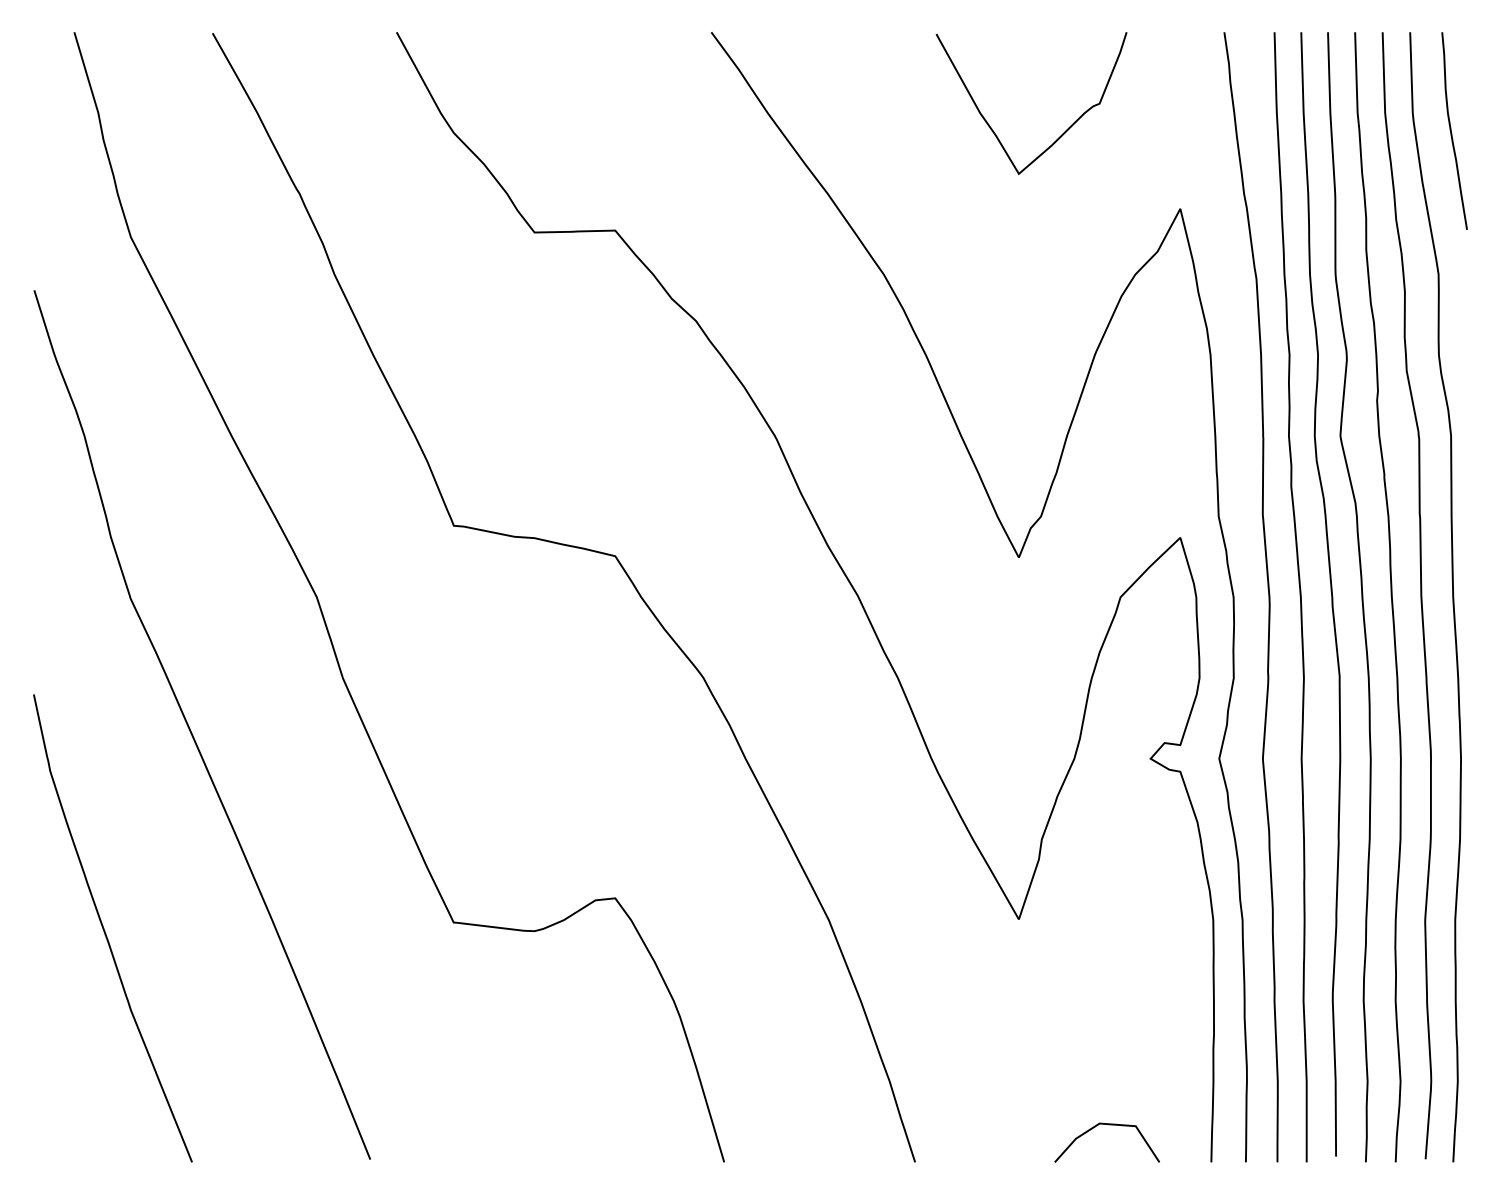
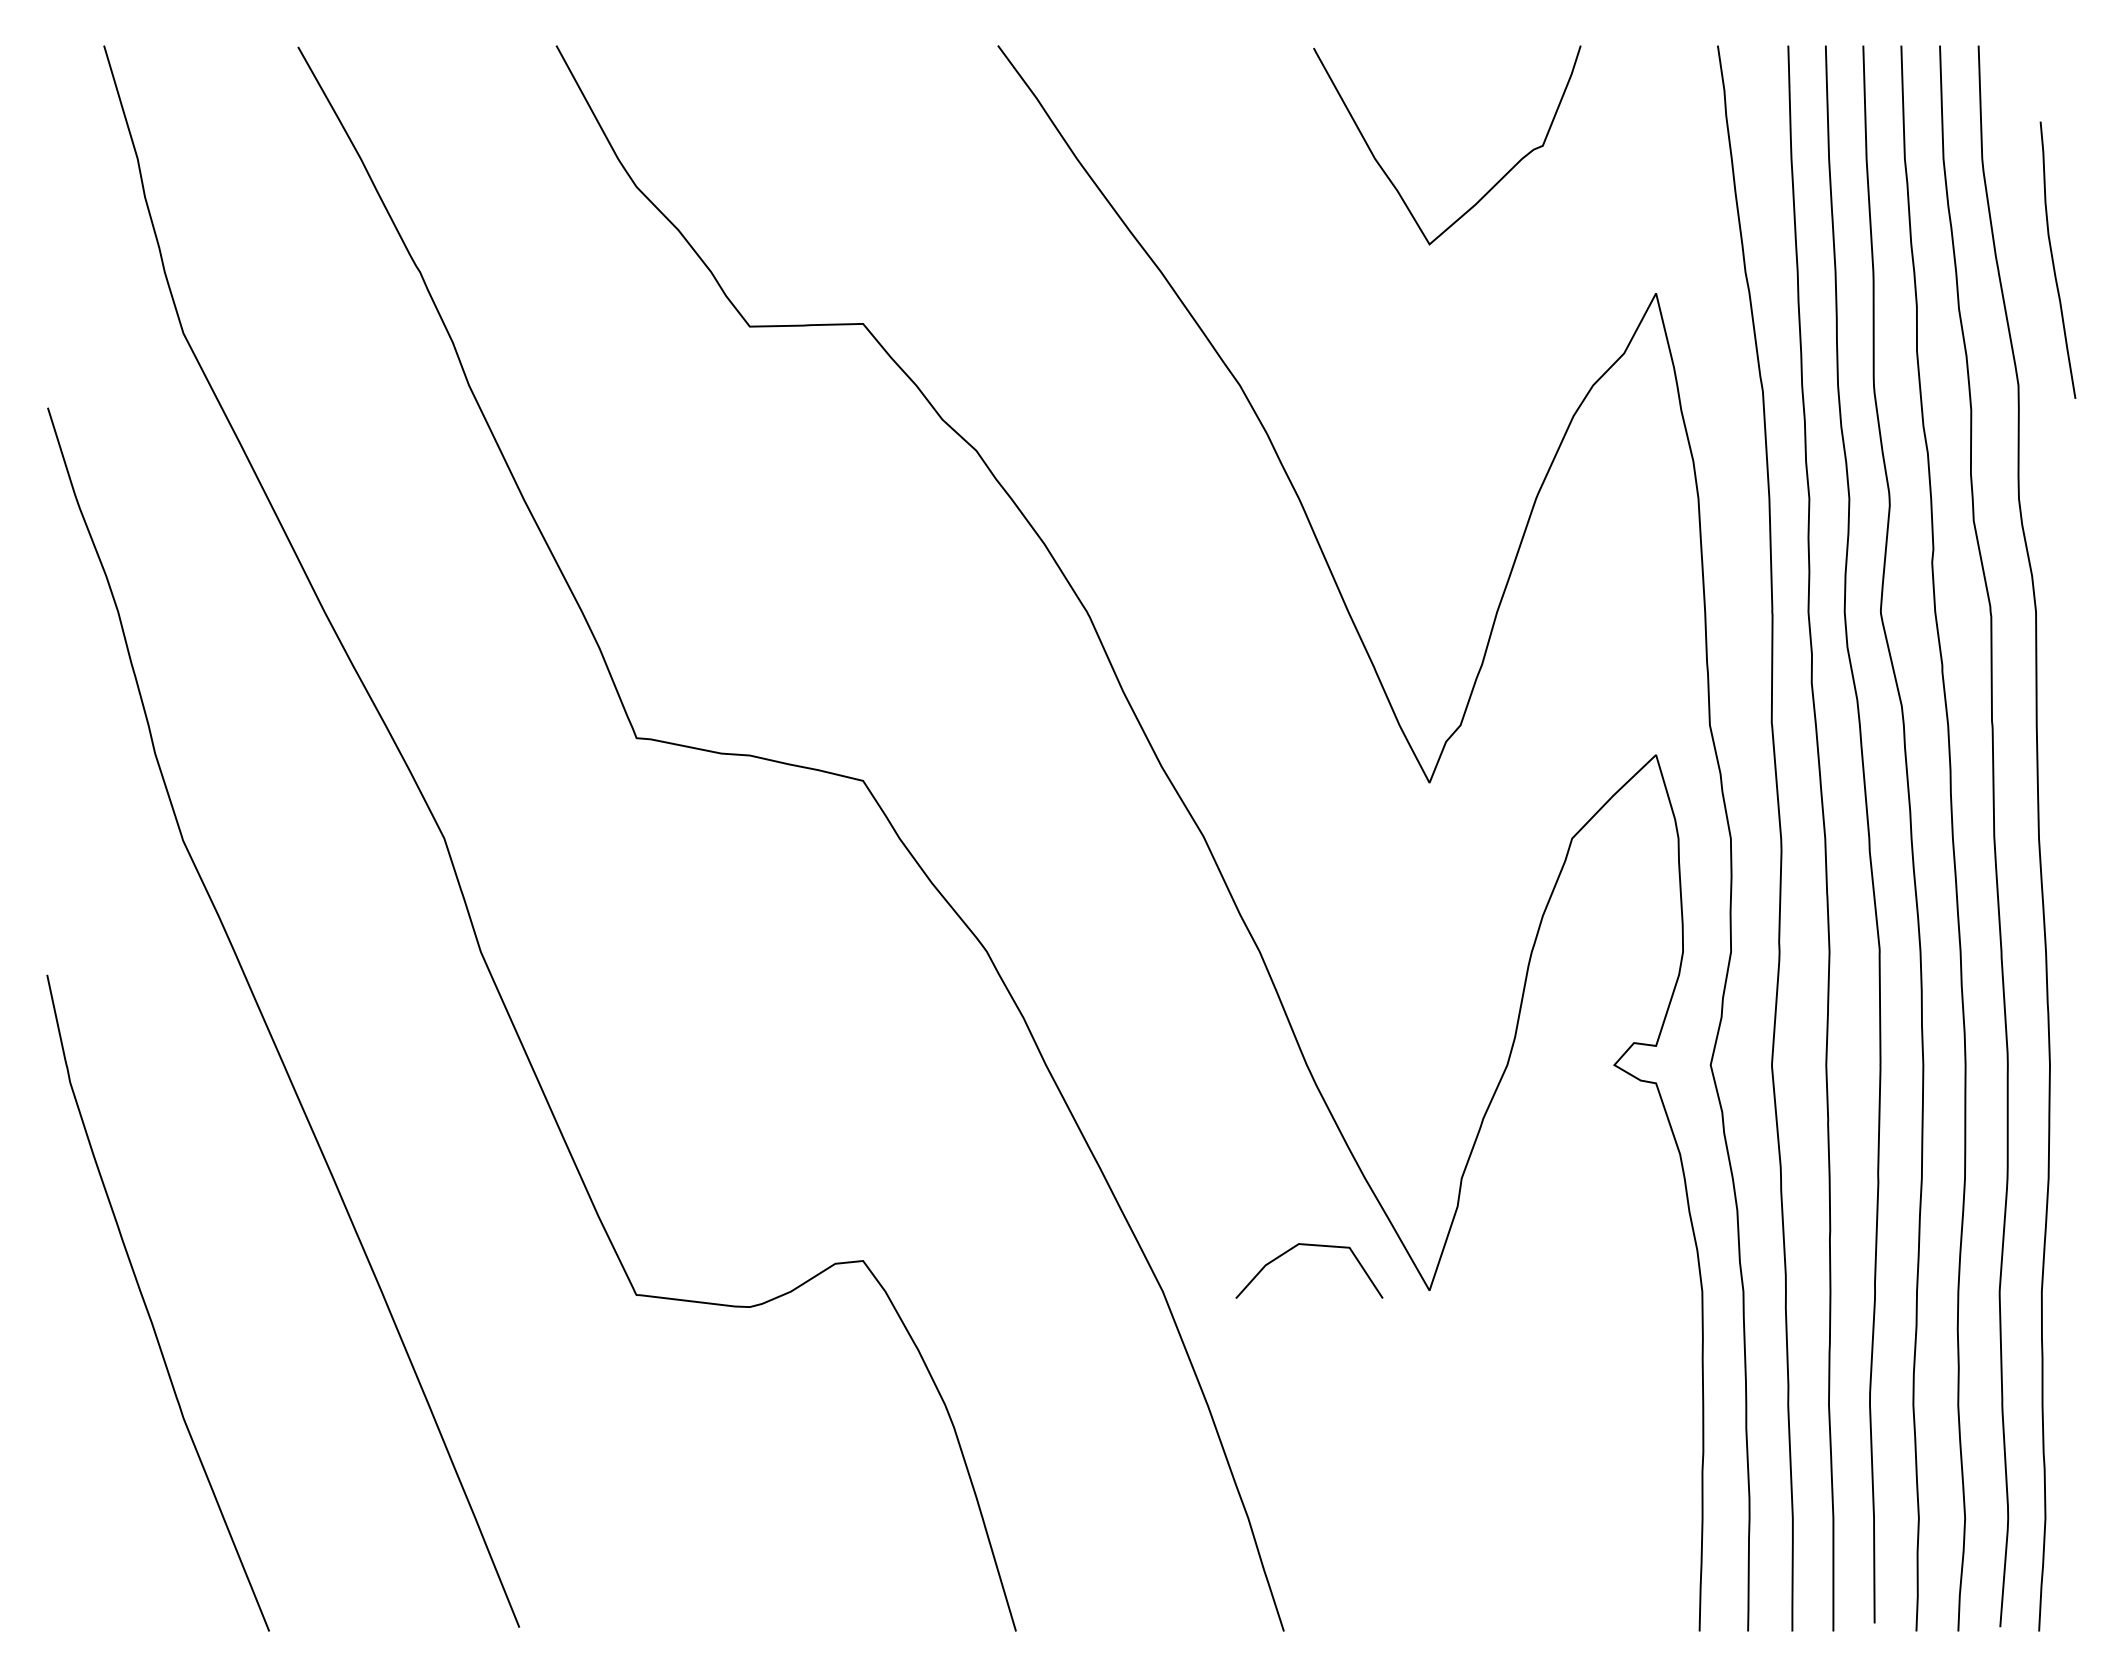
curve: (1451, 130) -> (2053, 259), moved
line: (1110, 1125) -> (1314, 1246), moved

